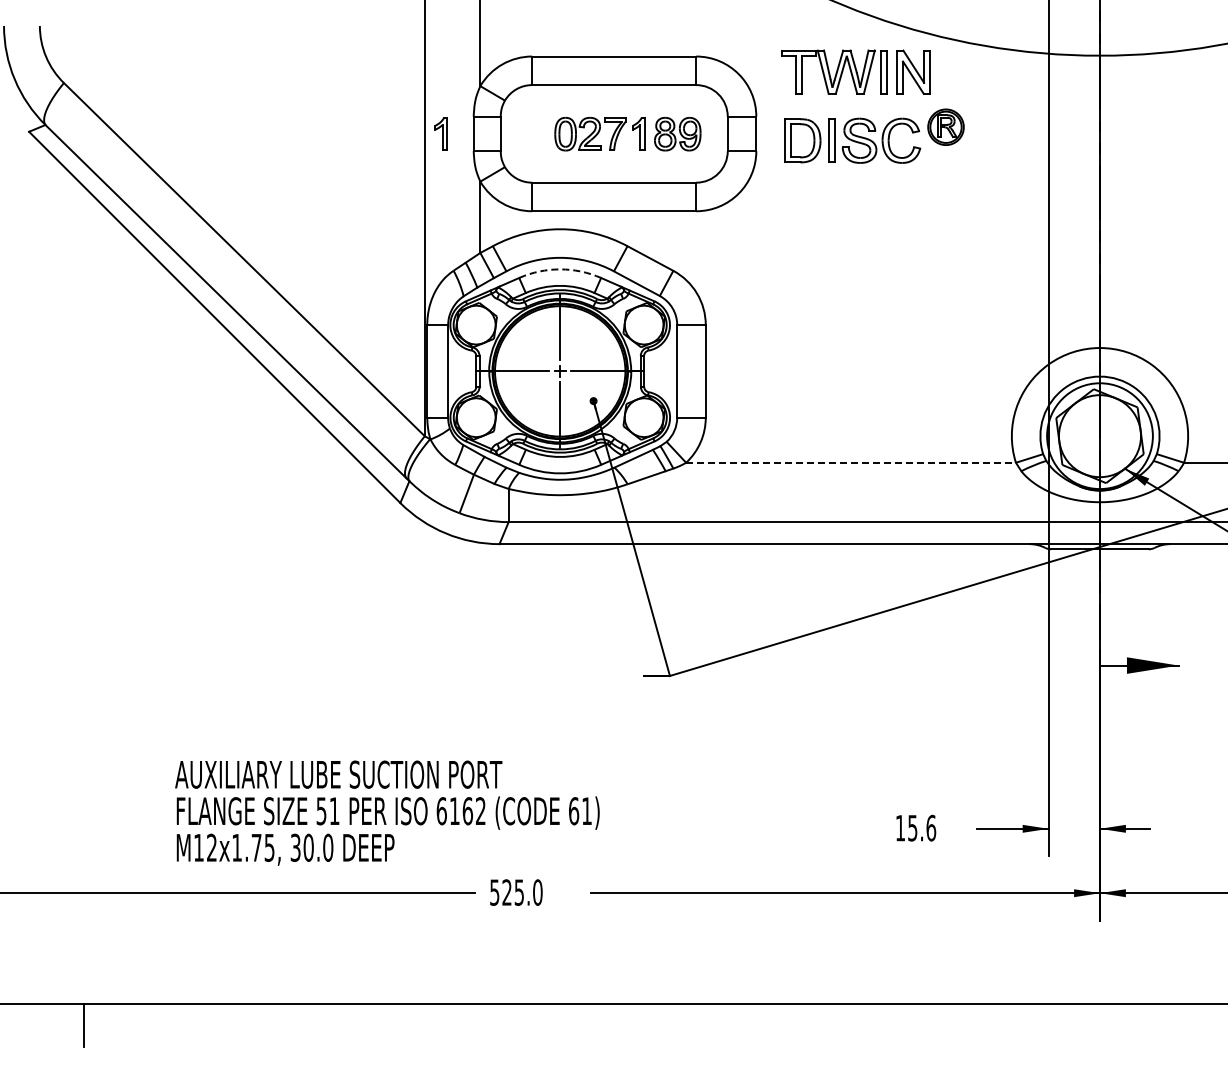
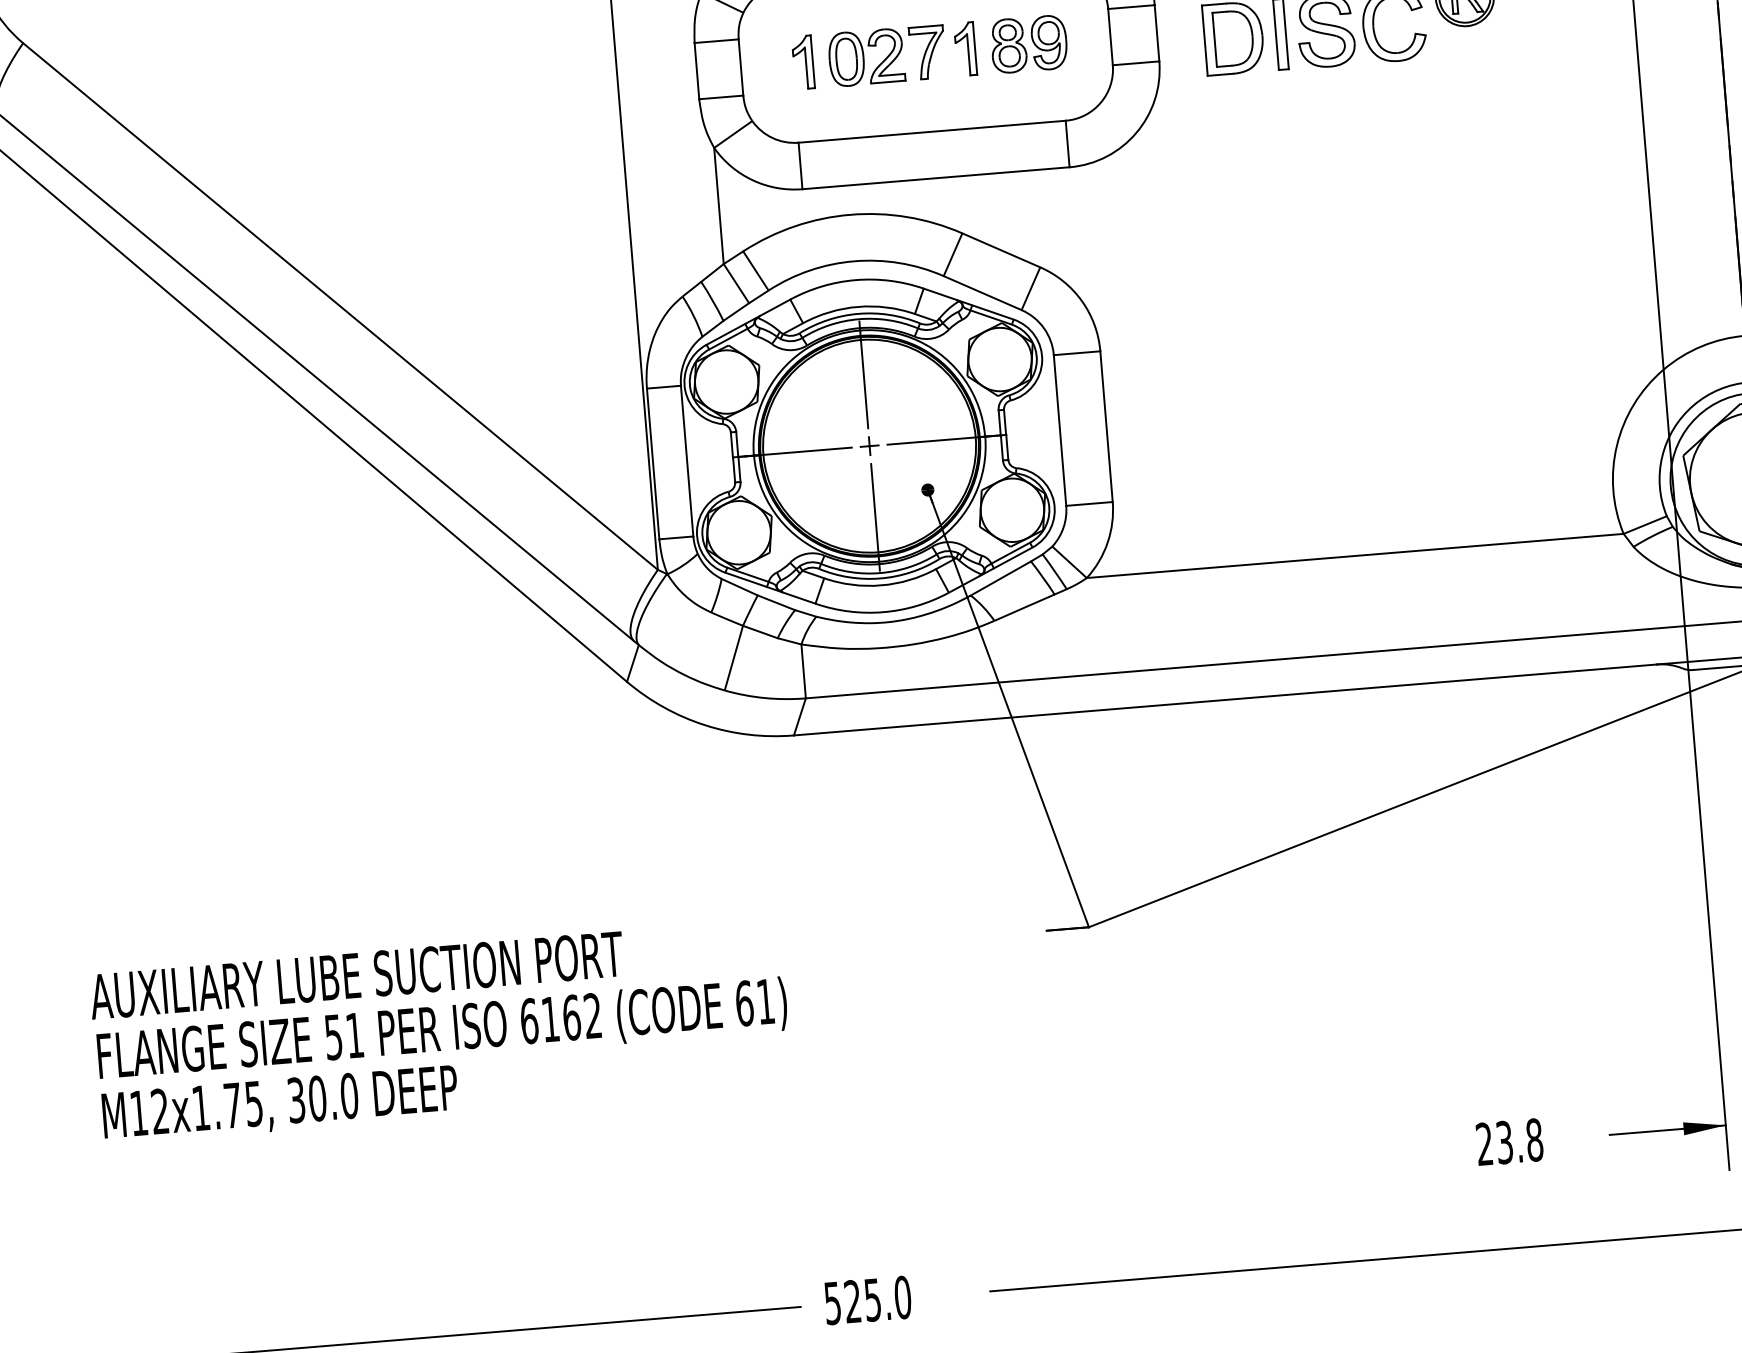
part: (440, 133) -> (802, 61), moved
arc: (560, 269) -> (856, 280), dashed -> solid
line: (851, 462) -> (1355, 555), dashed -> solid
text: (387, 812) -> (441, 1030), moved
text: (915, 827) -> (1508, 1141), 15.6 -> 23.8

